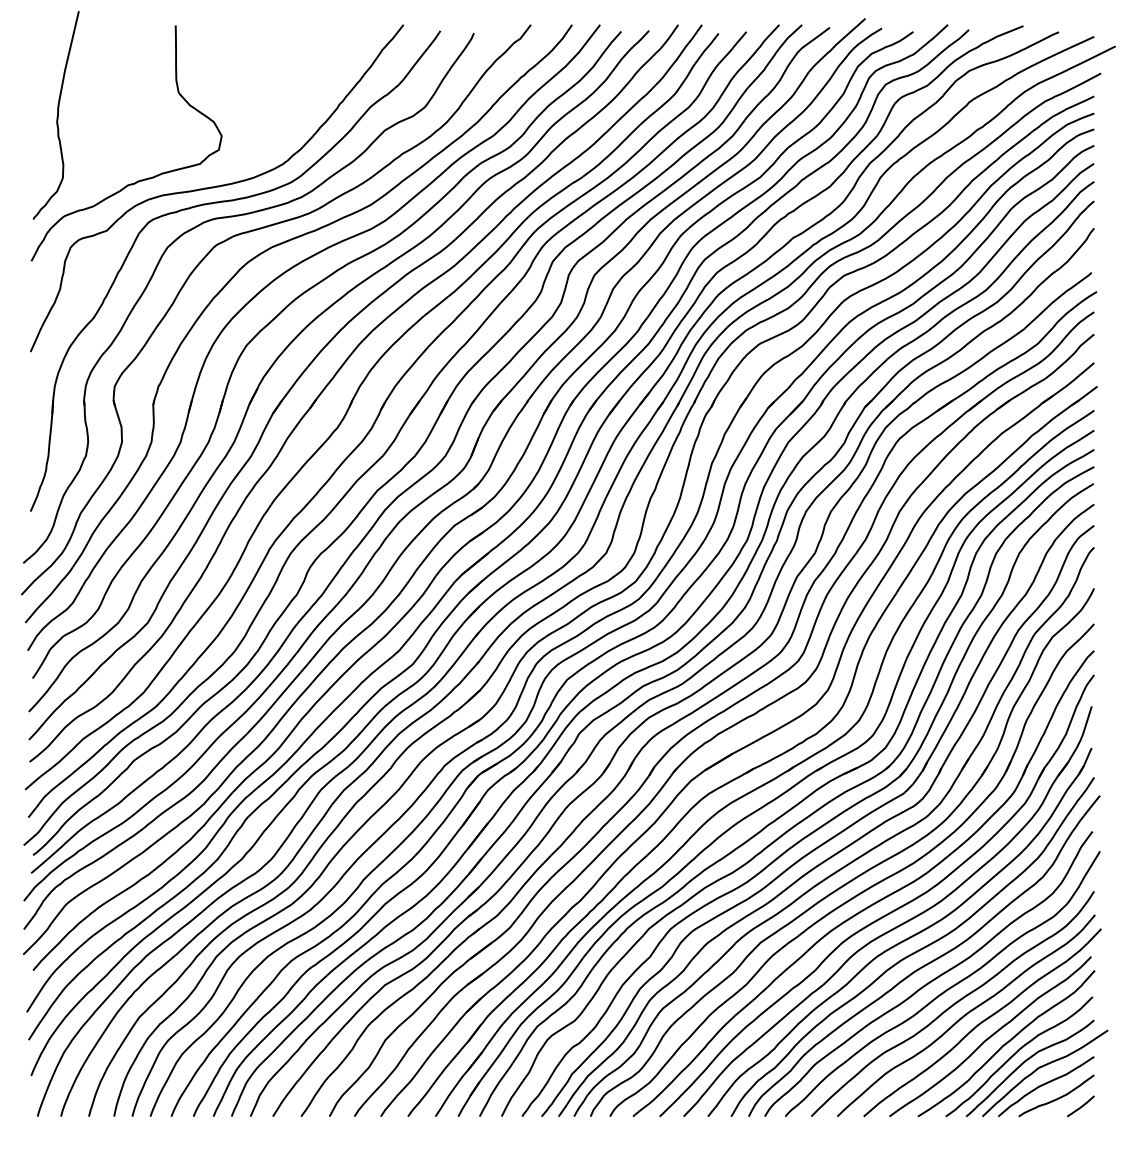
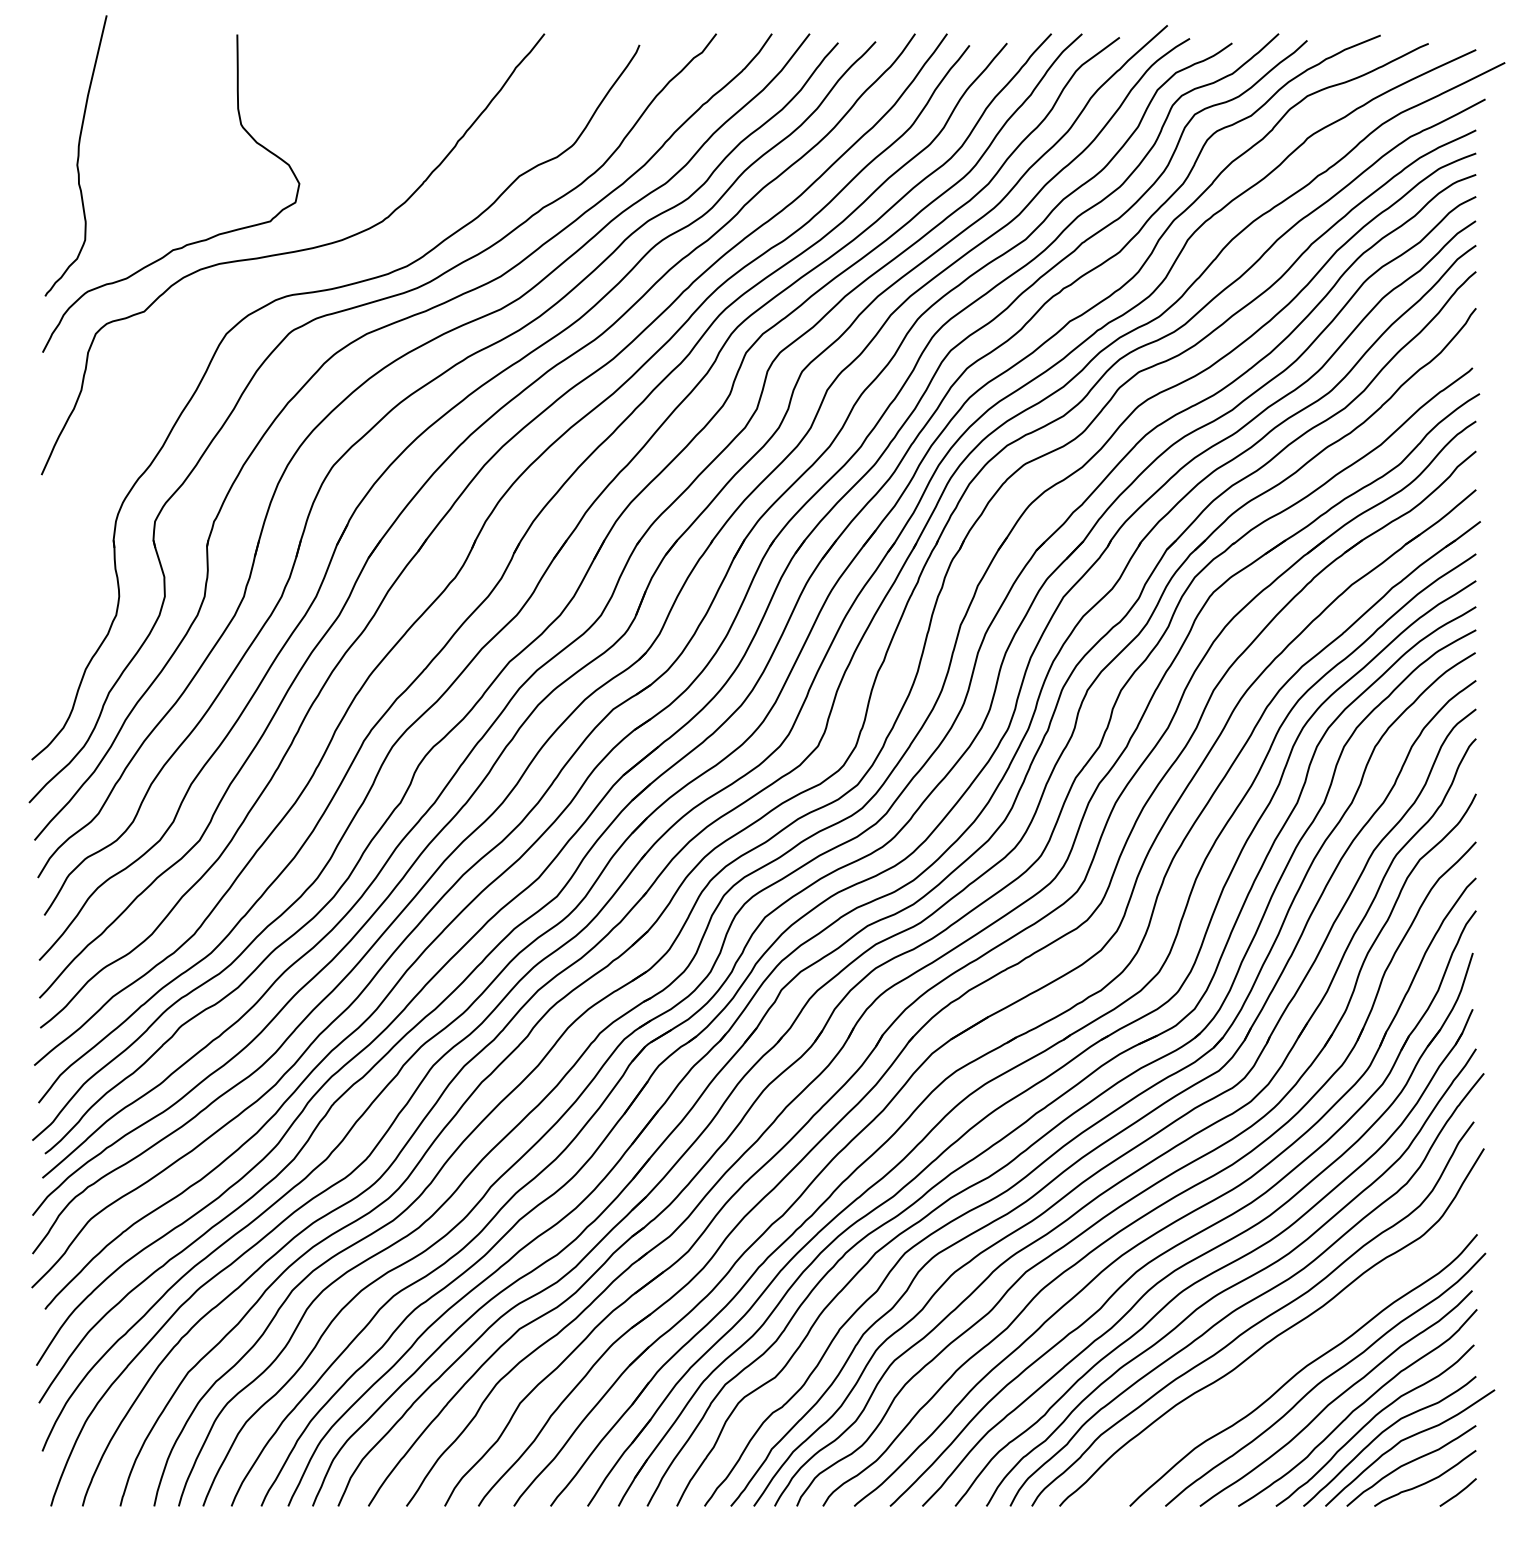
part: (228, 201) -> (308, 272), removed
curve: (953, 1004) -> (1286, 1354), removed

